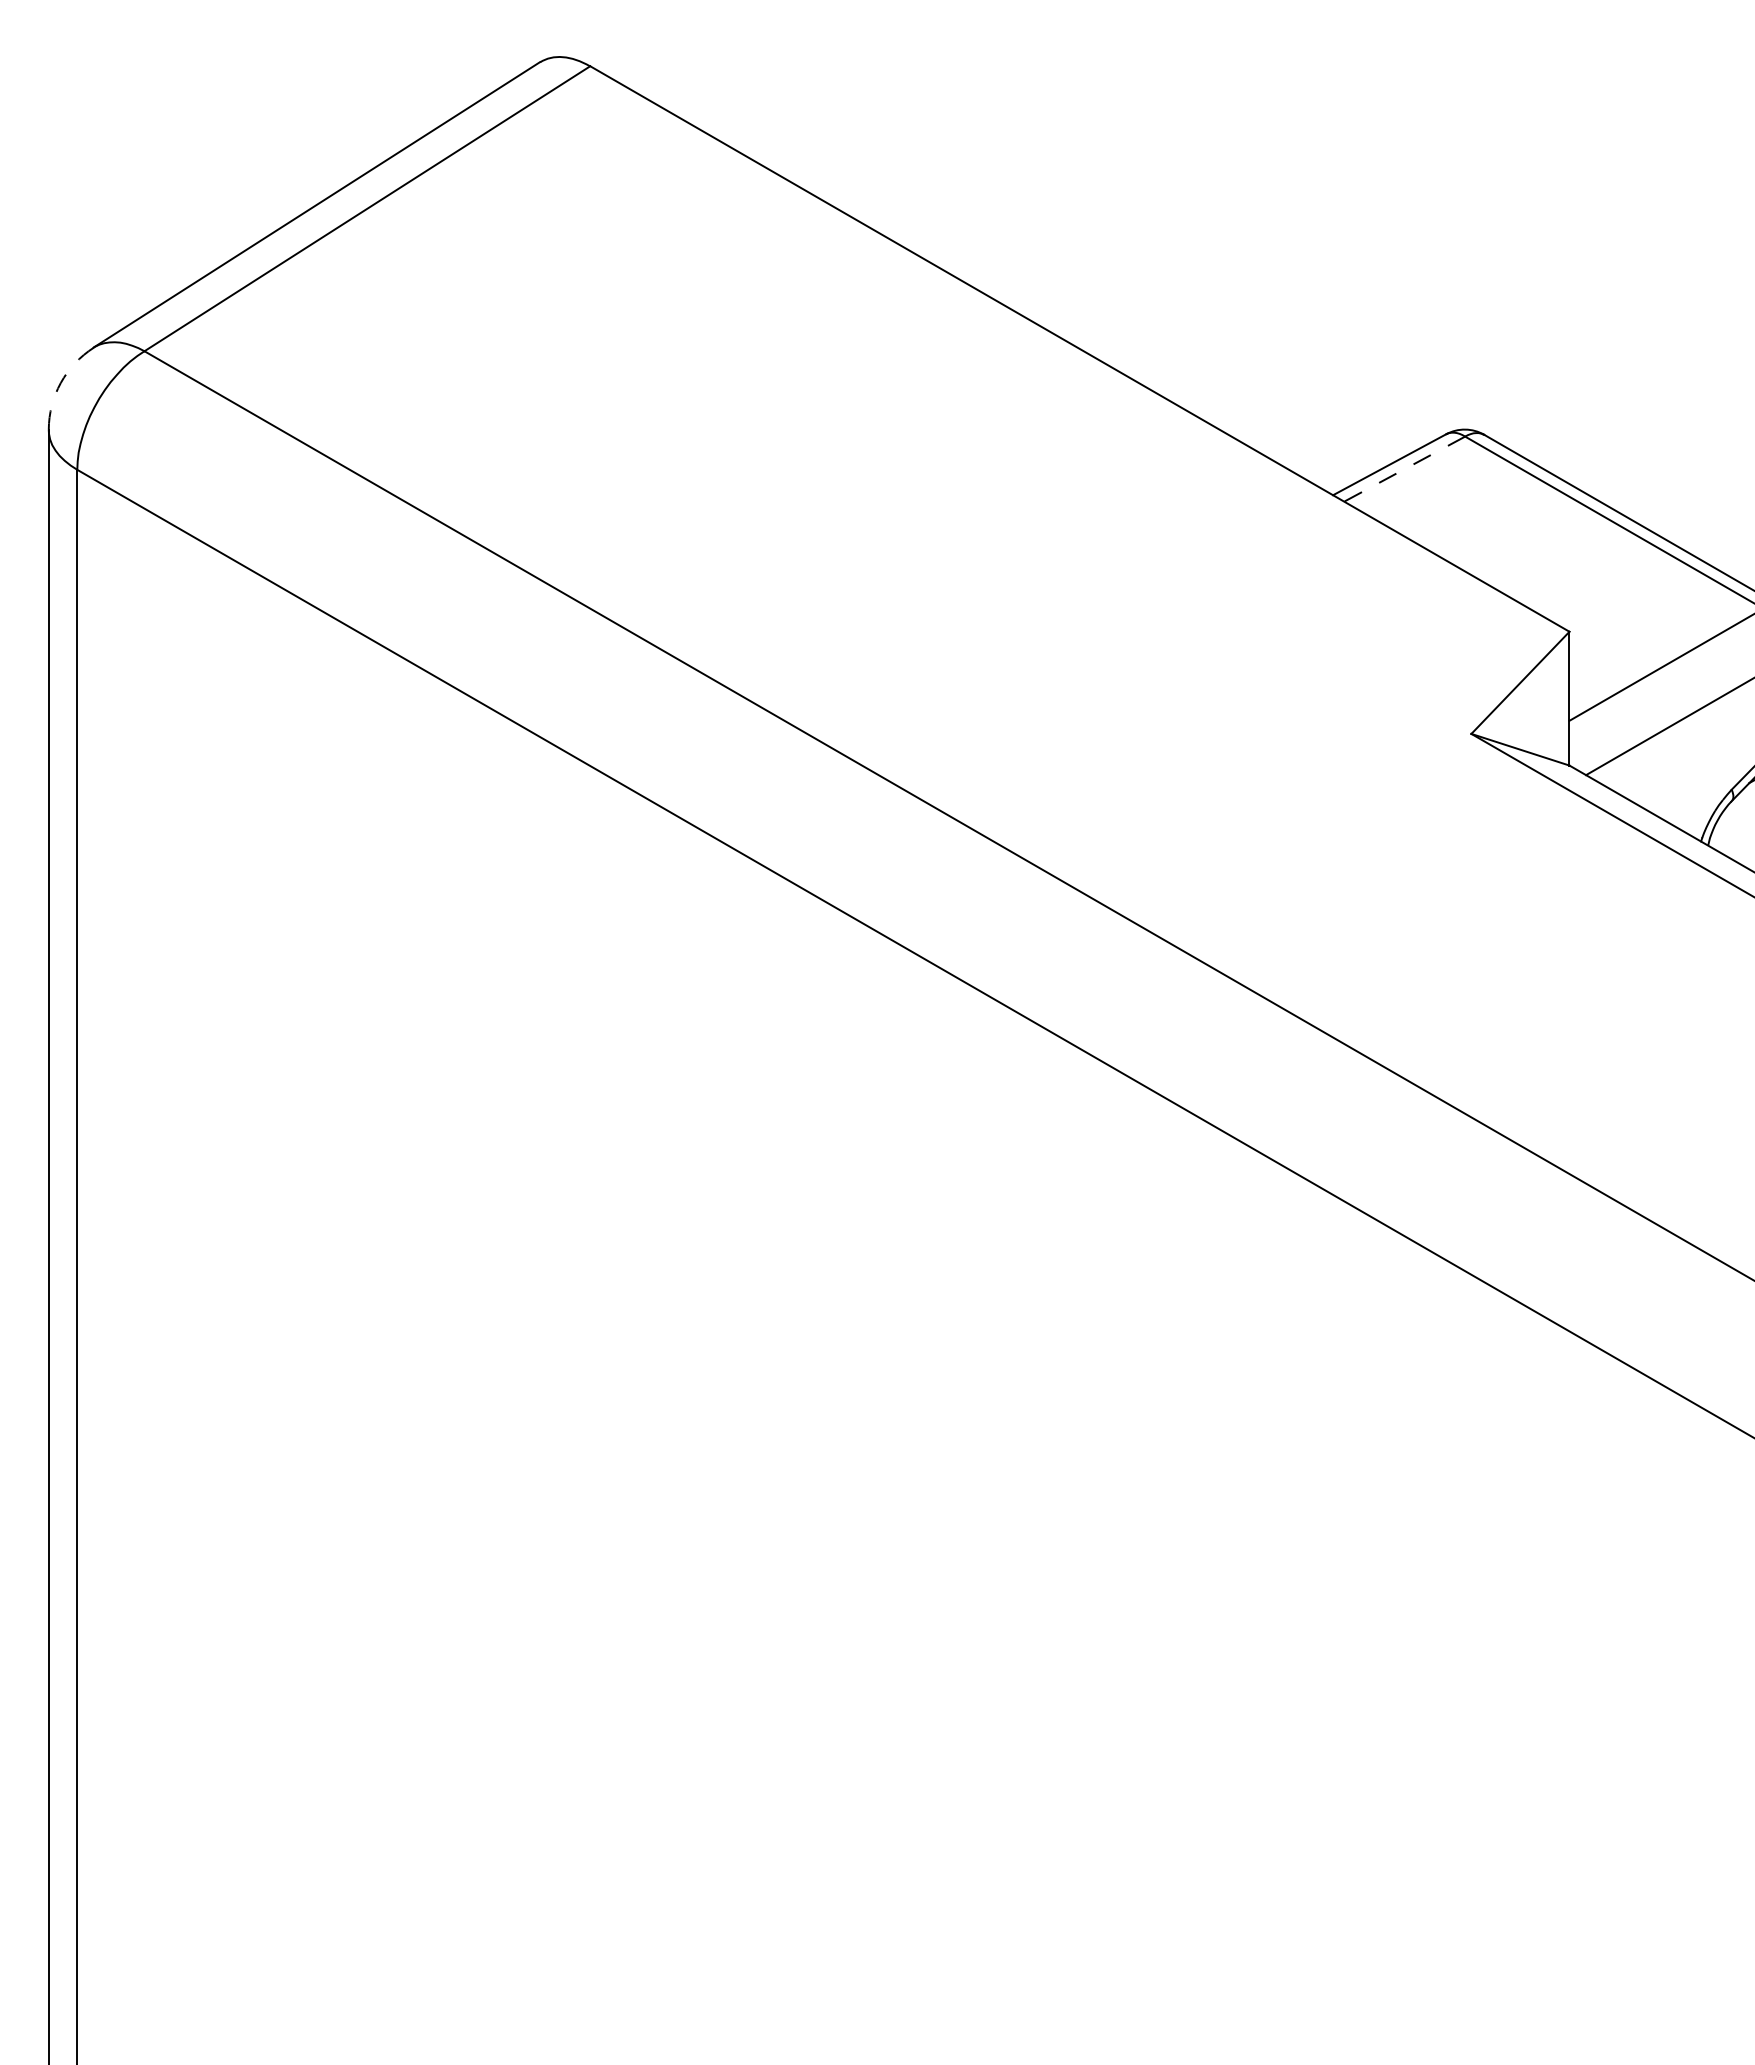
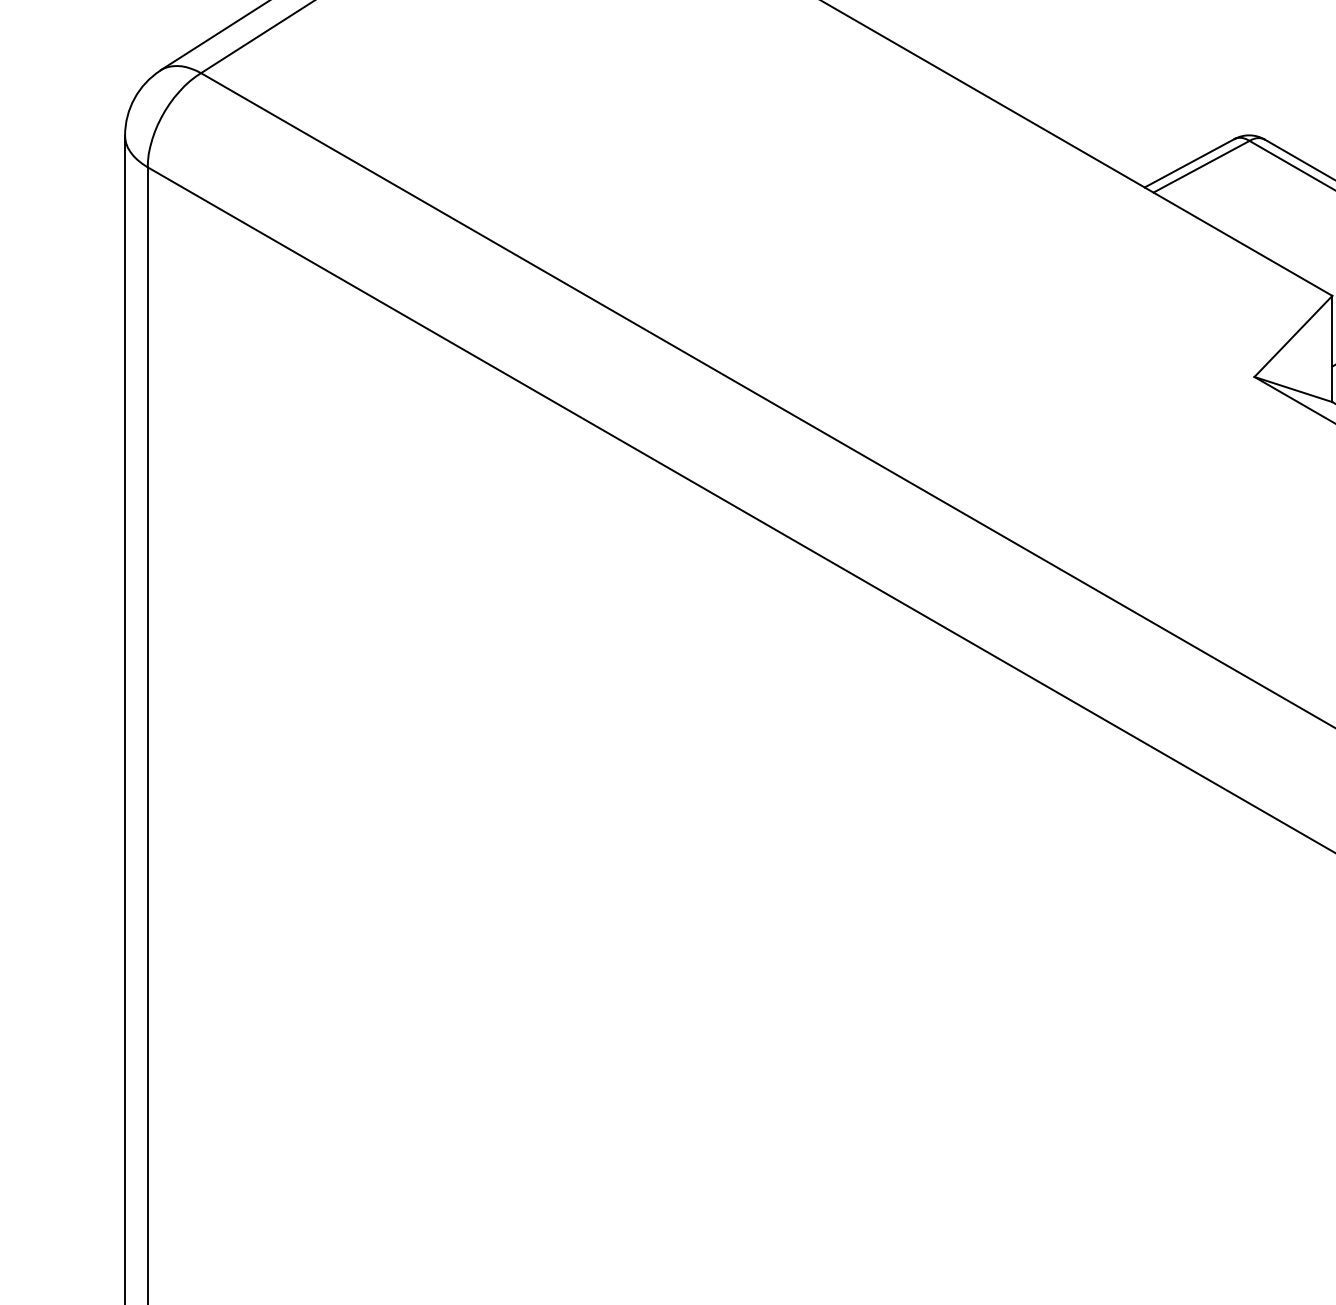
arc: (60, 383) -> (134, 98), dashed -> solid
line: (1404, 469) -> (1201, 167), dashed -> solid

